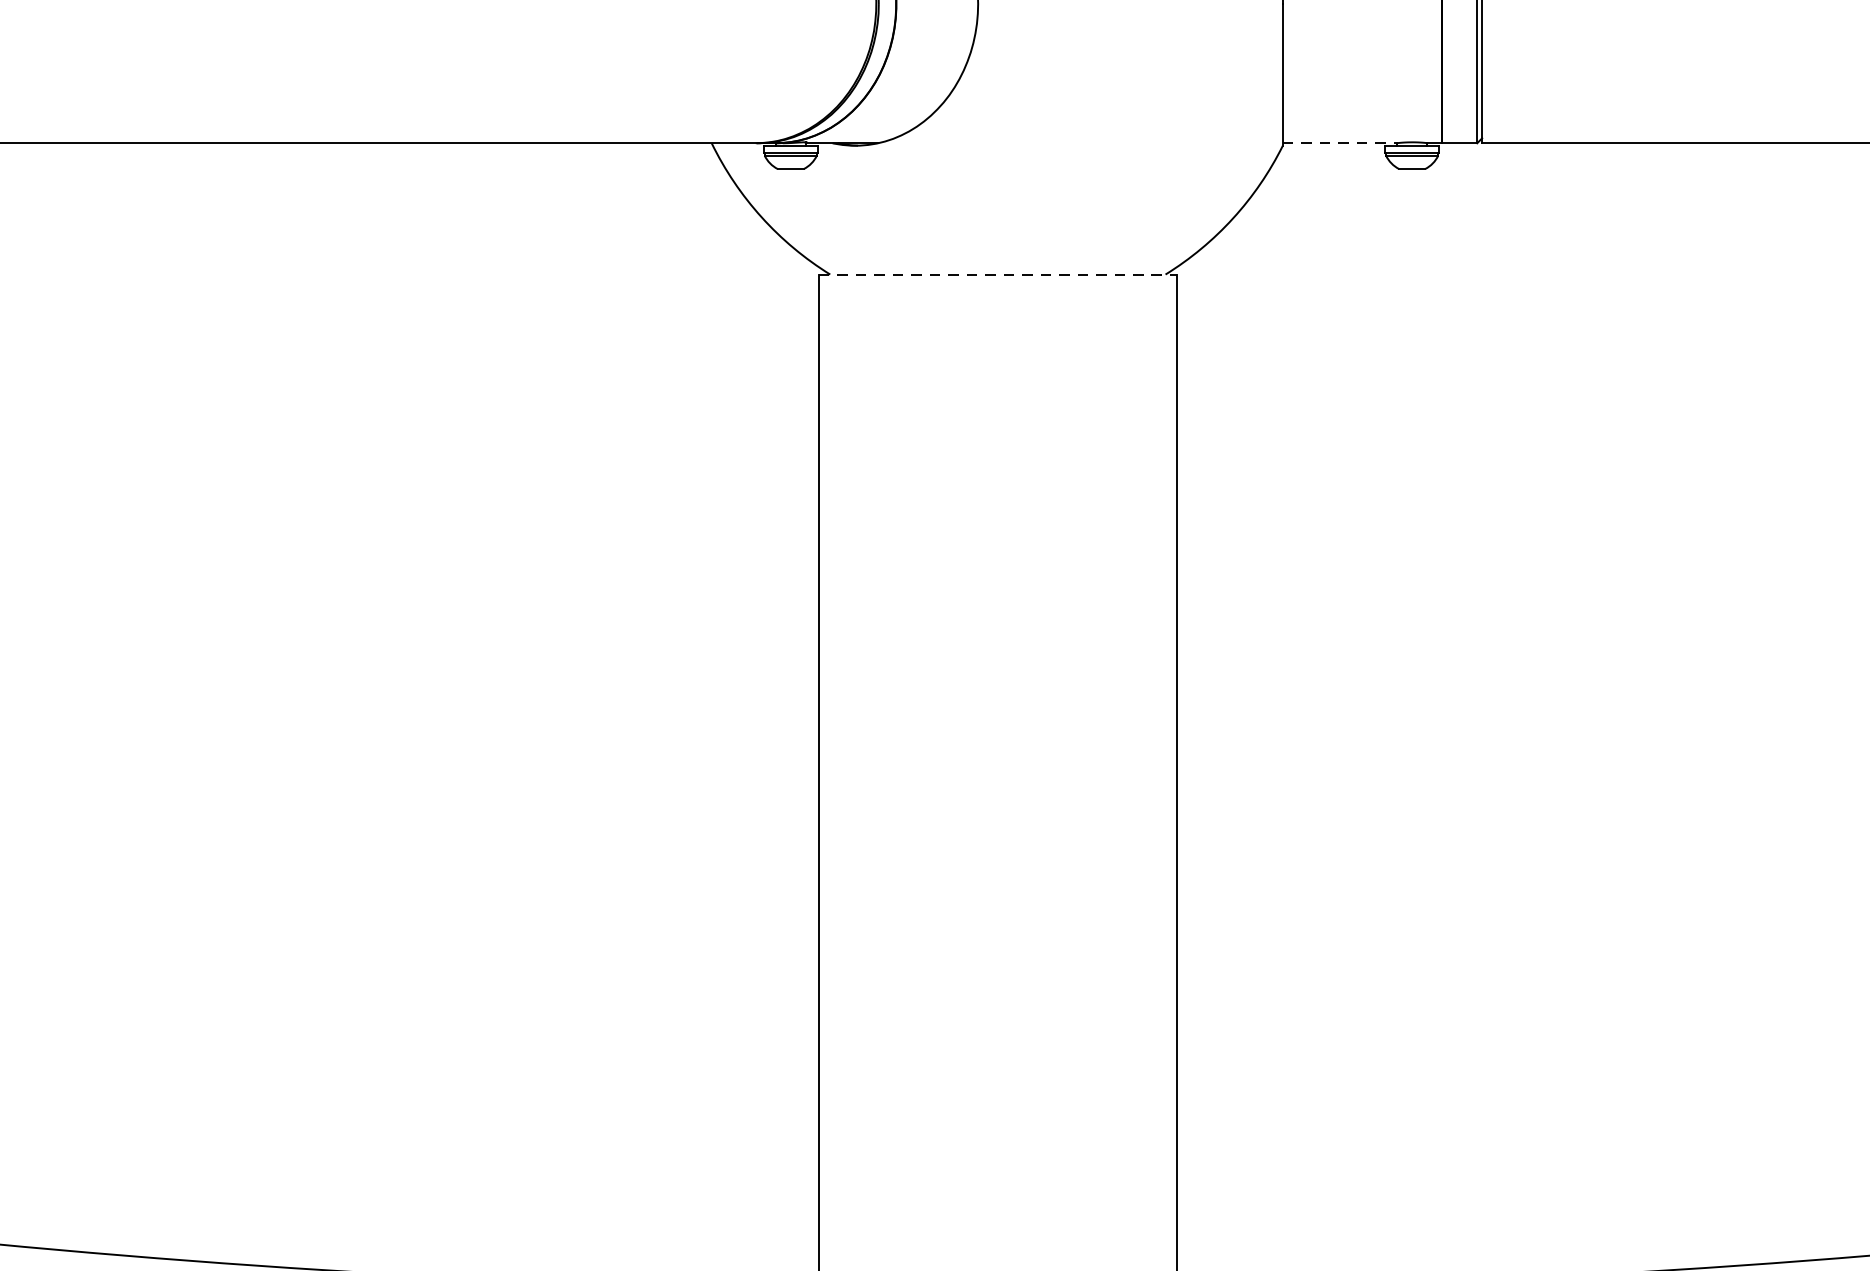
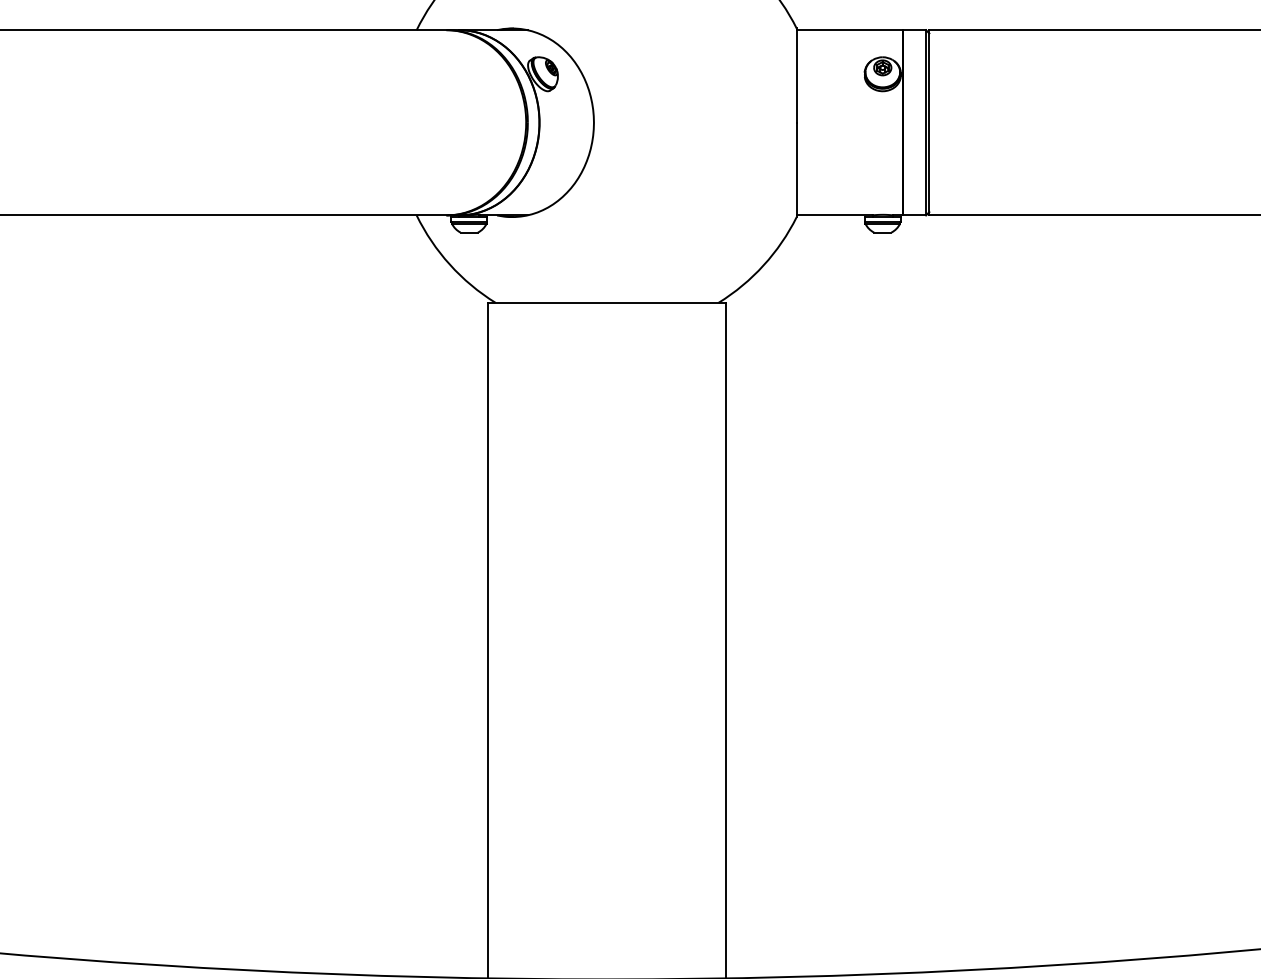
line: (1339, 143) -> (834, 215), dashed -> solid
line: (998, 274) -> (607, 302), dashed -> solid

